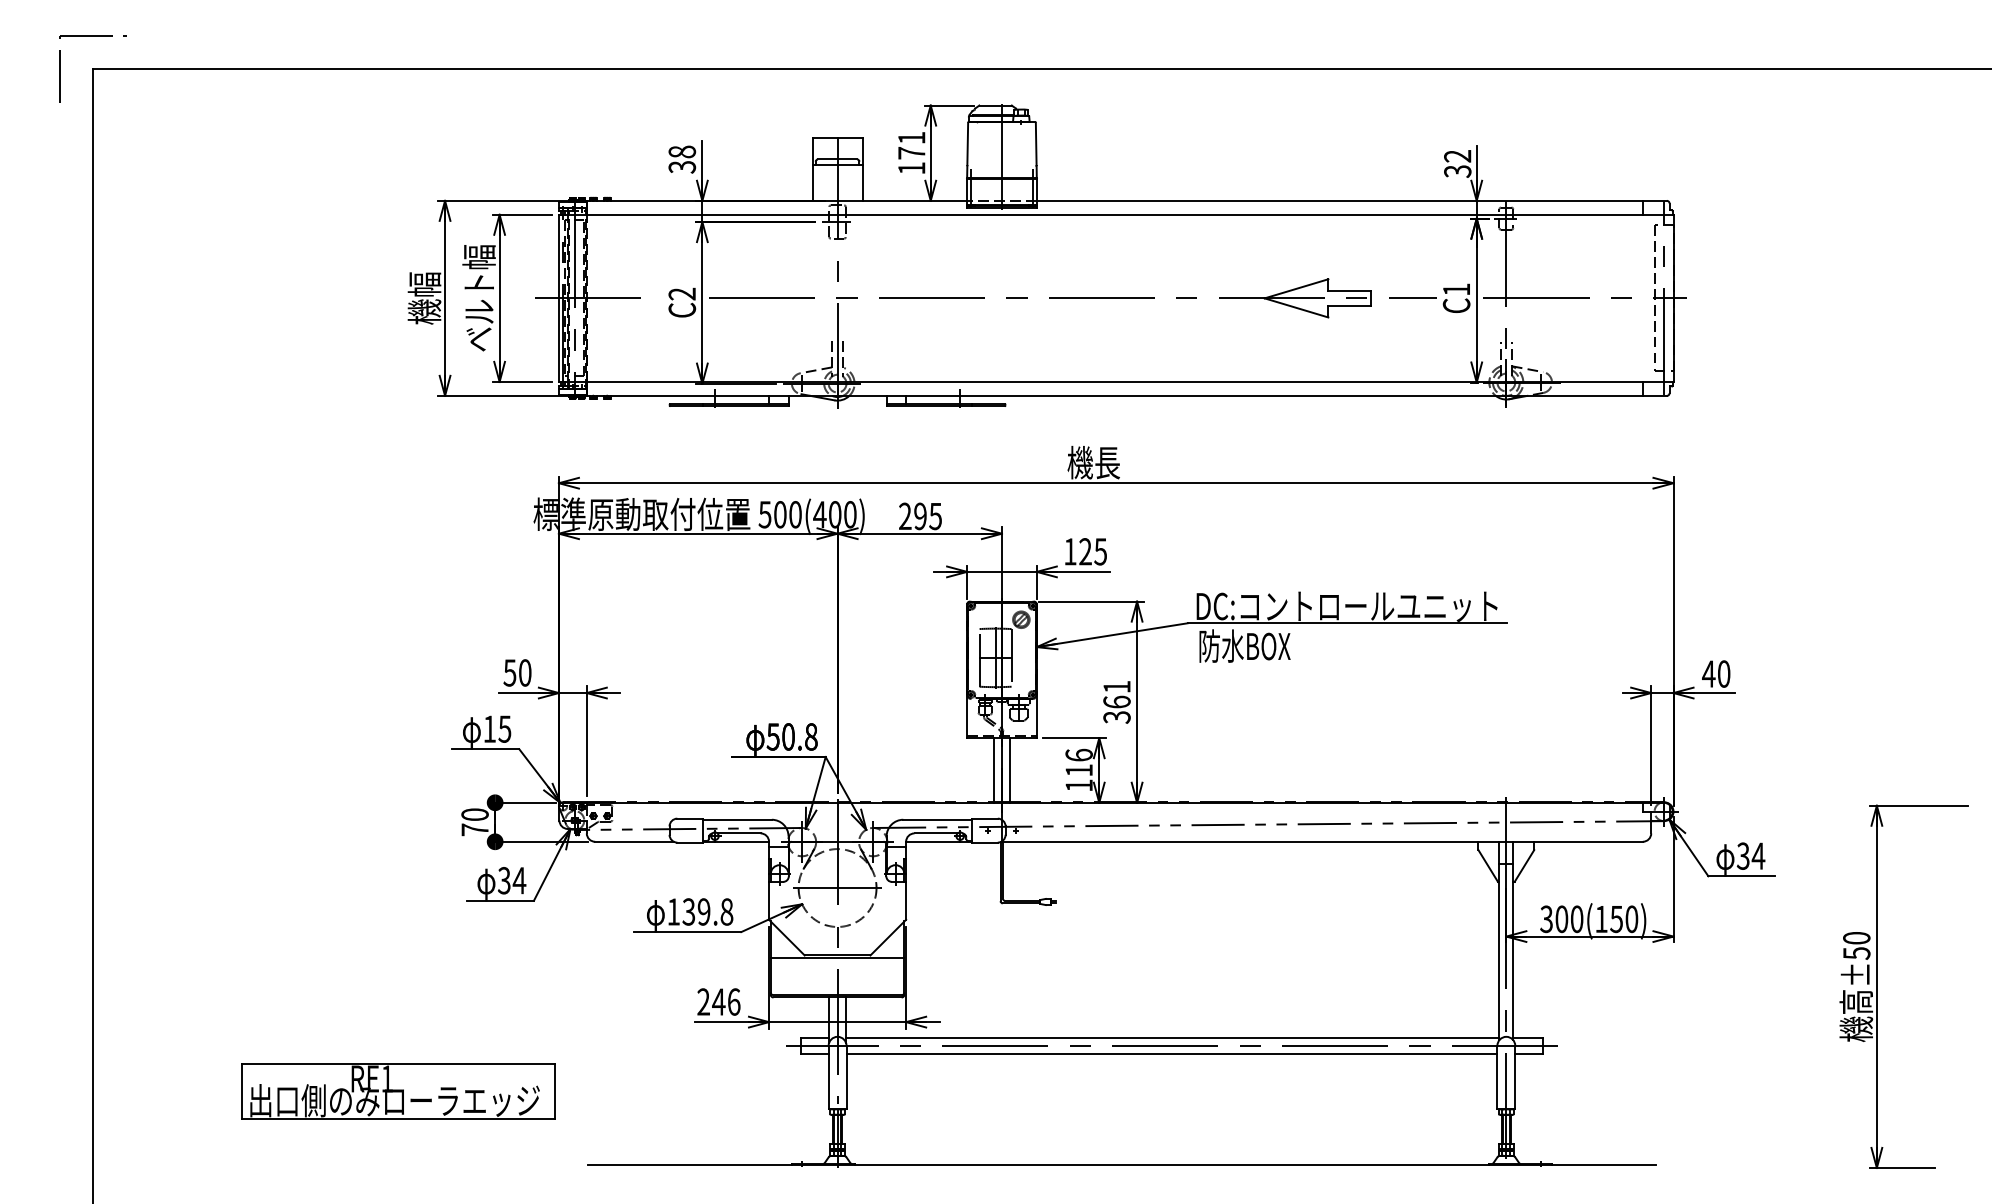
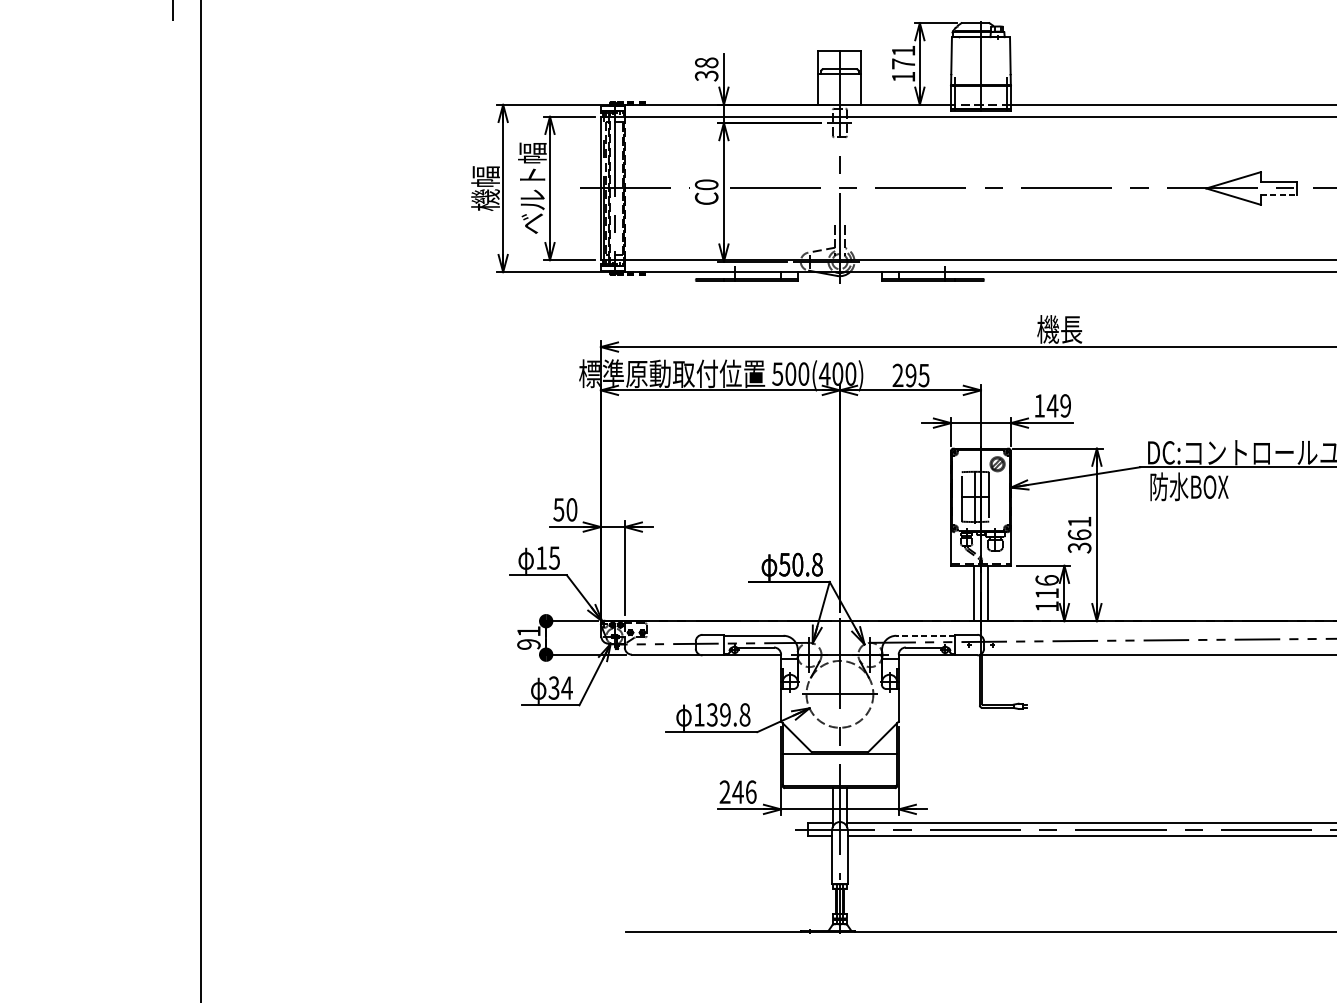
text: (682, 293) -> (706, 184), C2 -> C0
line: (1350, 306) -> (1279, 195), solid -> dashed
text: (1092, 551) -> (1058, 405), 125 -> 149
line: (937, 819) -> (925, 635), solid -> dashed
text: (474, 822) -> (528, 638), 70 -> 91
part: (398, 1091) -> (463, 868), removed

